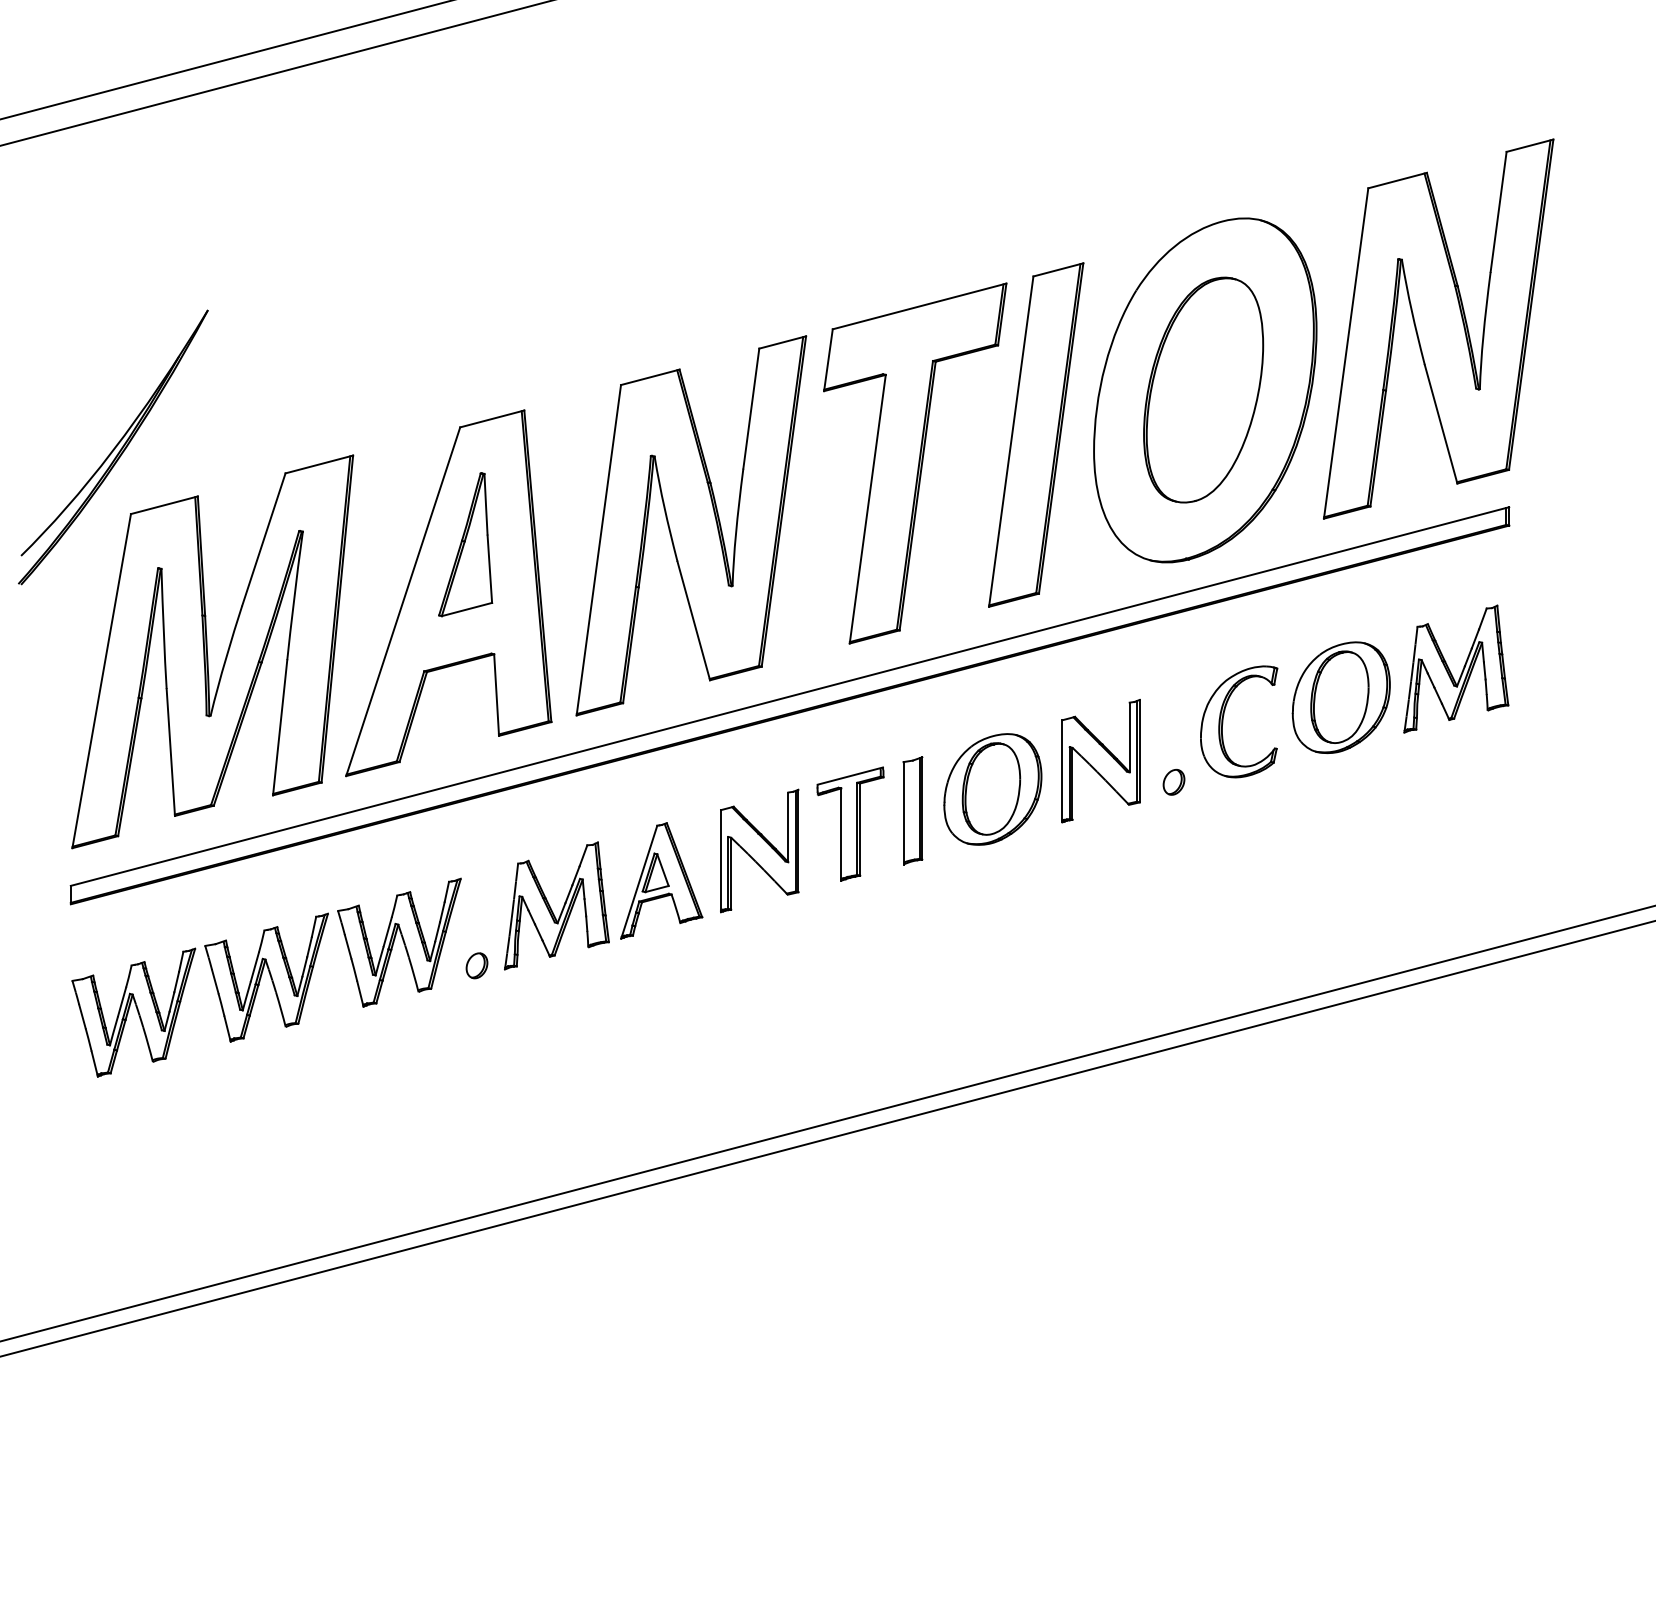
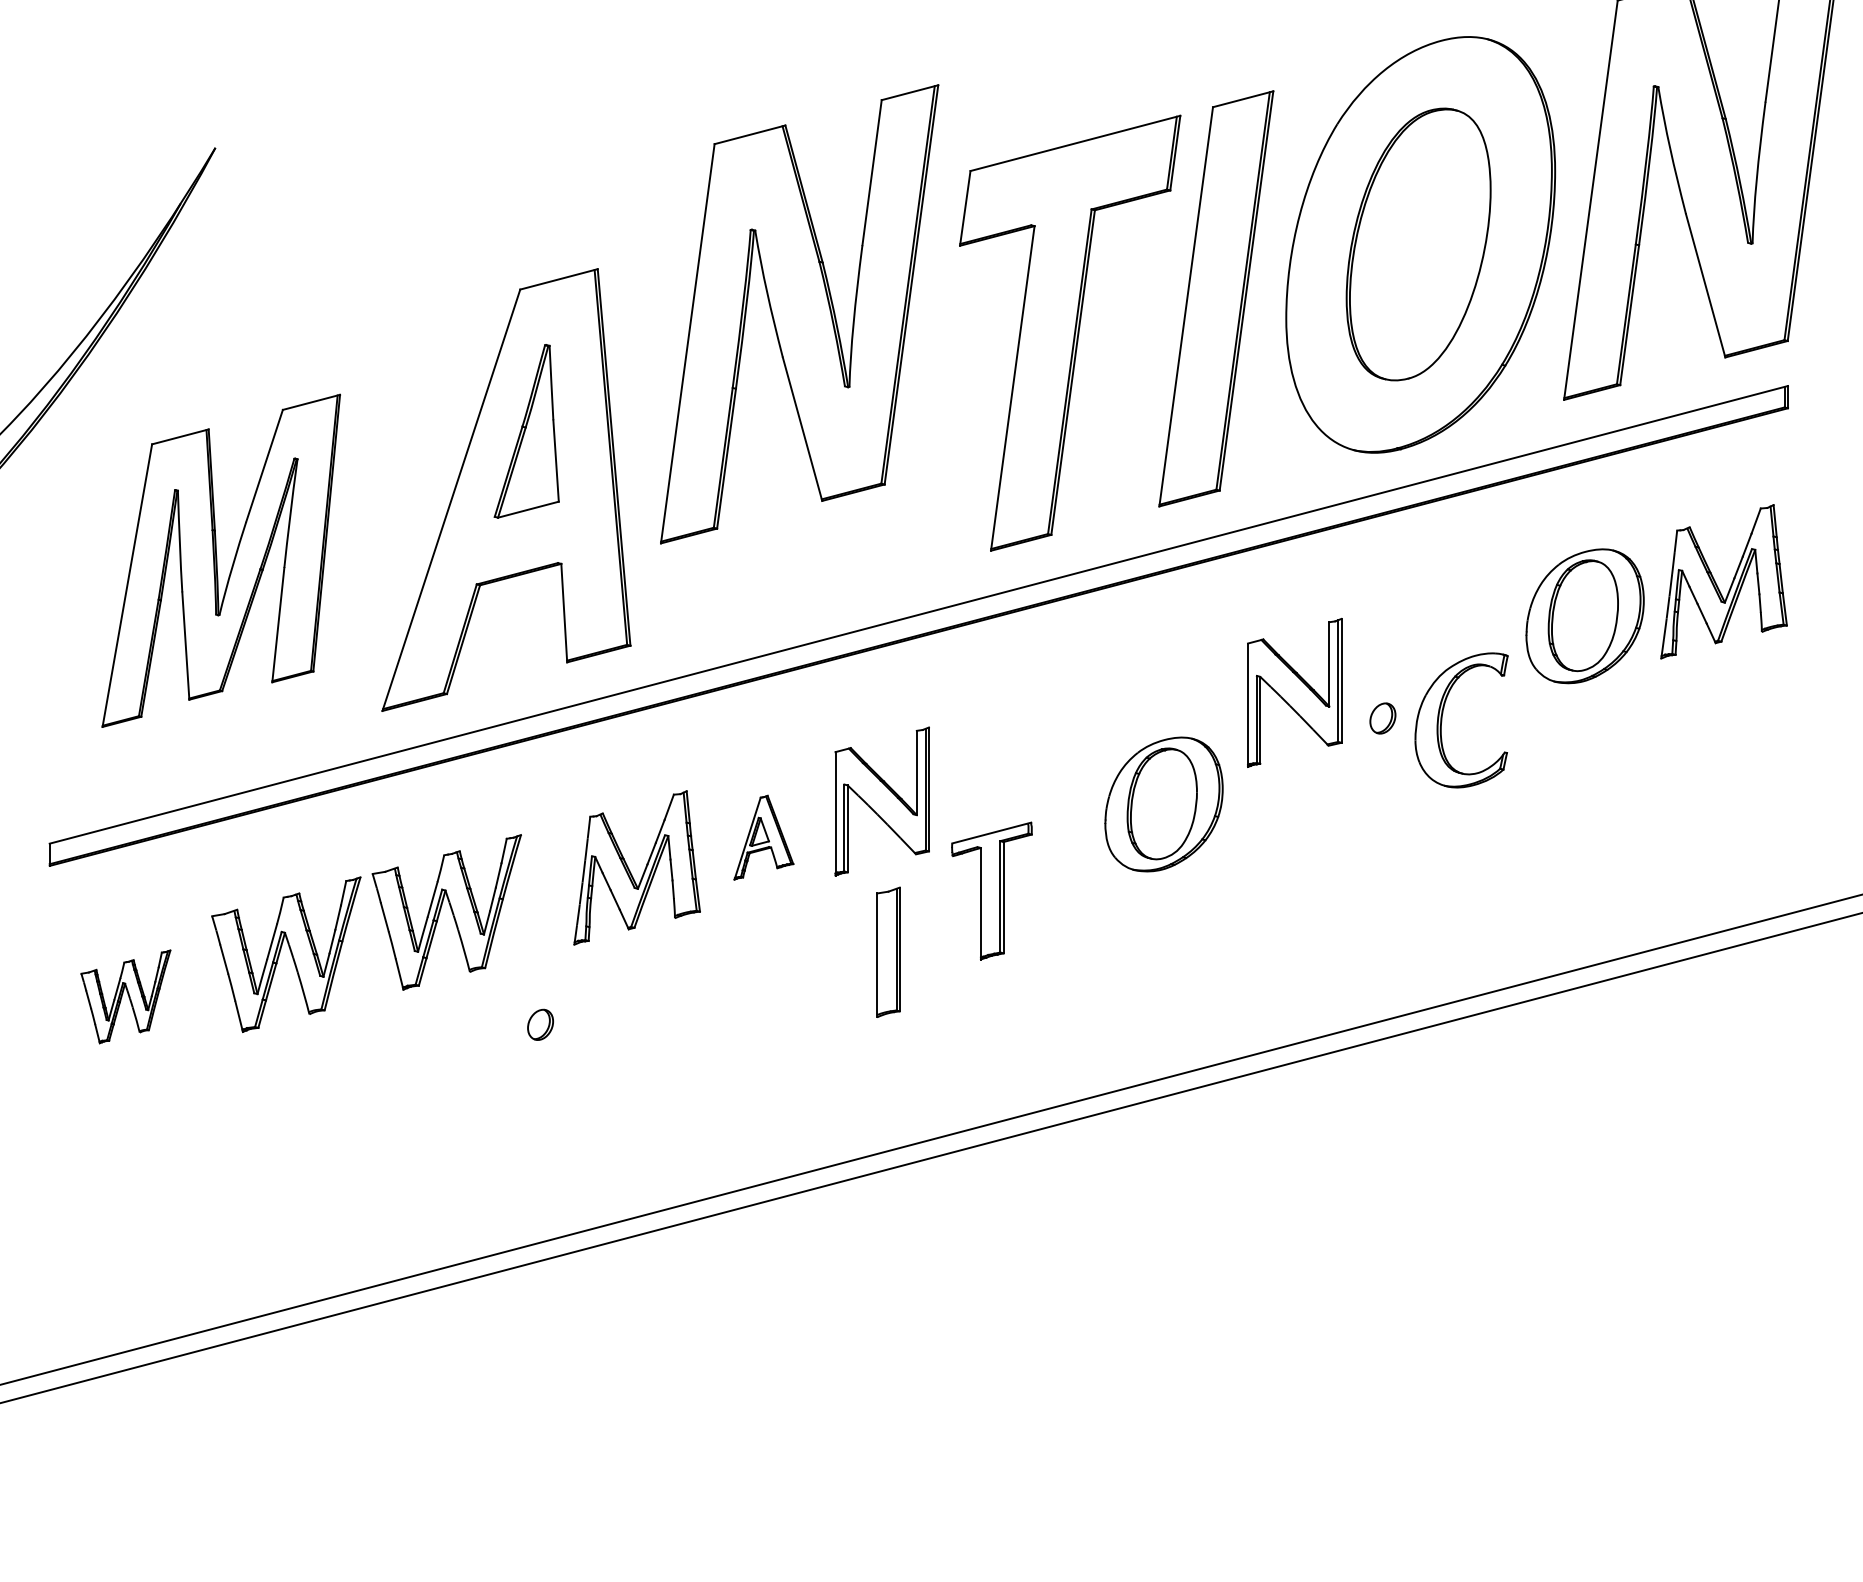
part: (691, 525) -> (799, 313), moved
part: (212, 651) -> (220, 560), size x0.7
part: (1223, 721) -> (1442, 719), moved
part: (992, 789) -> (1163, 804), moved
part: (912, 810) -> (888, 951), moved
part: (850, 823) -> (991, 890), moved
part: (661, 880) -> (763, 837), size x0.6
part: (476, 965) -> (539, 1024), moved
part: (133, 1012) -> (125, 996), size x0.6

